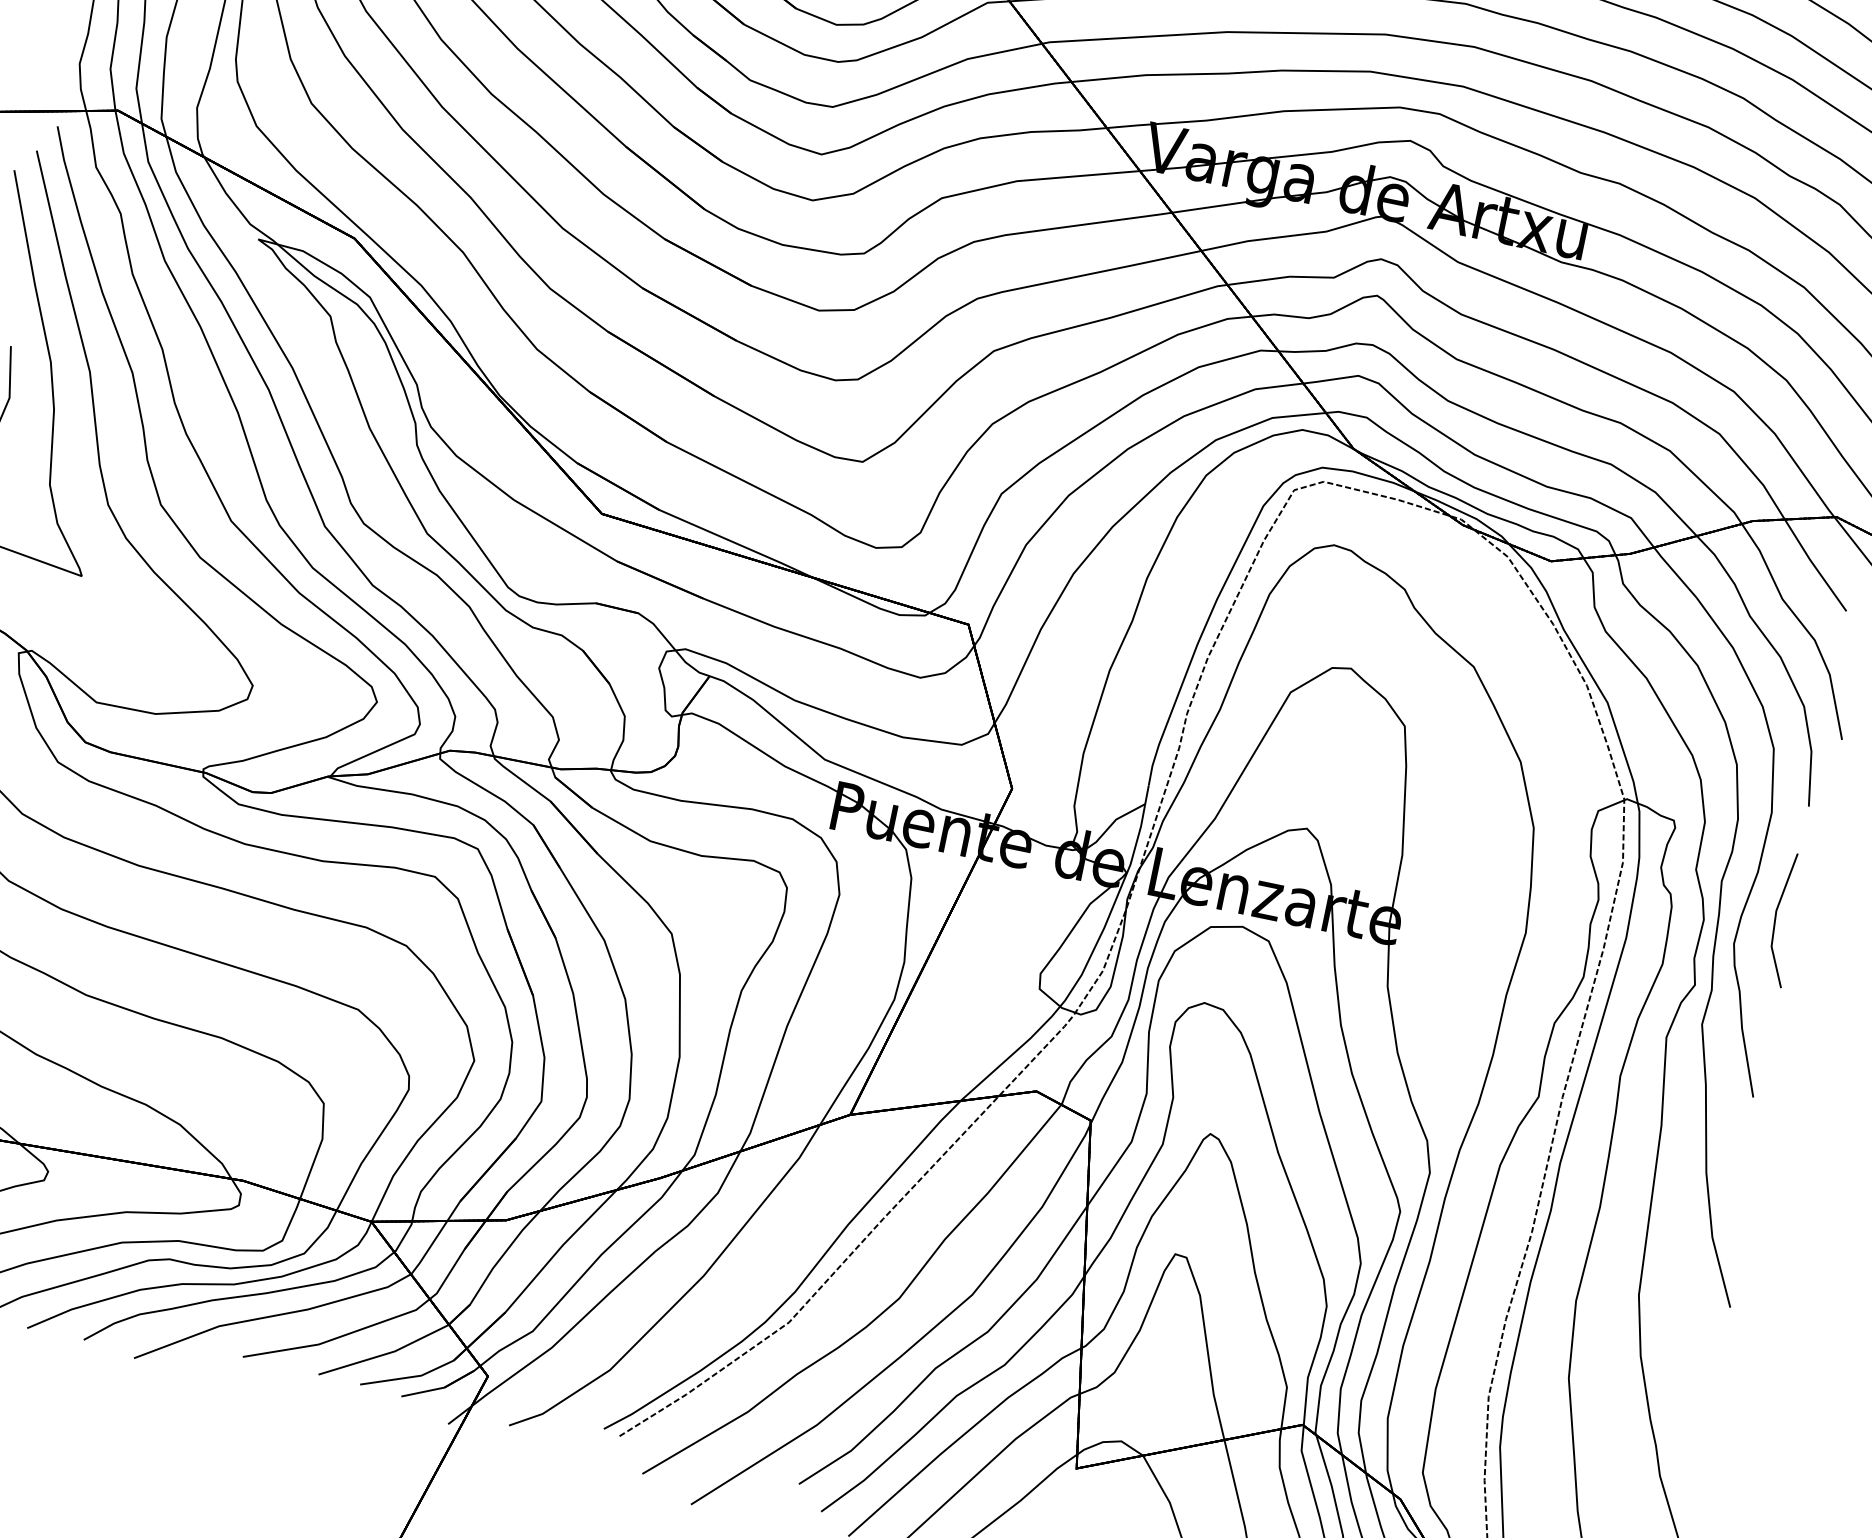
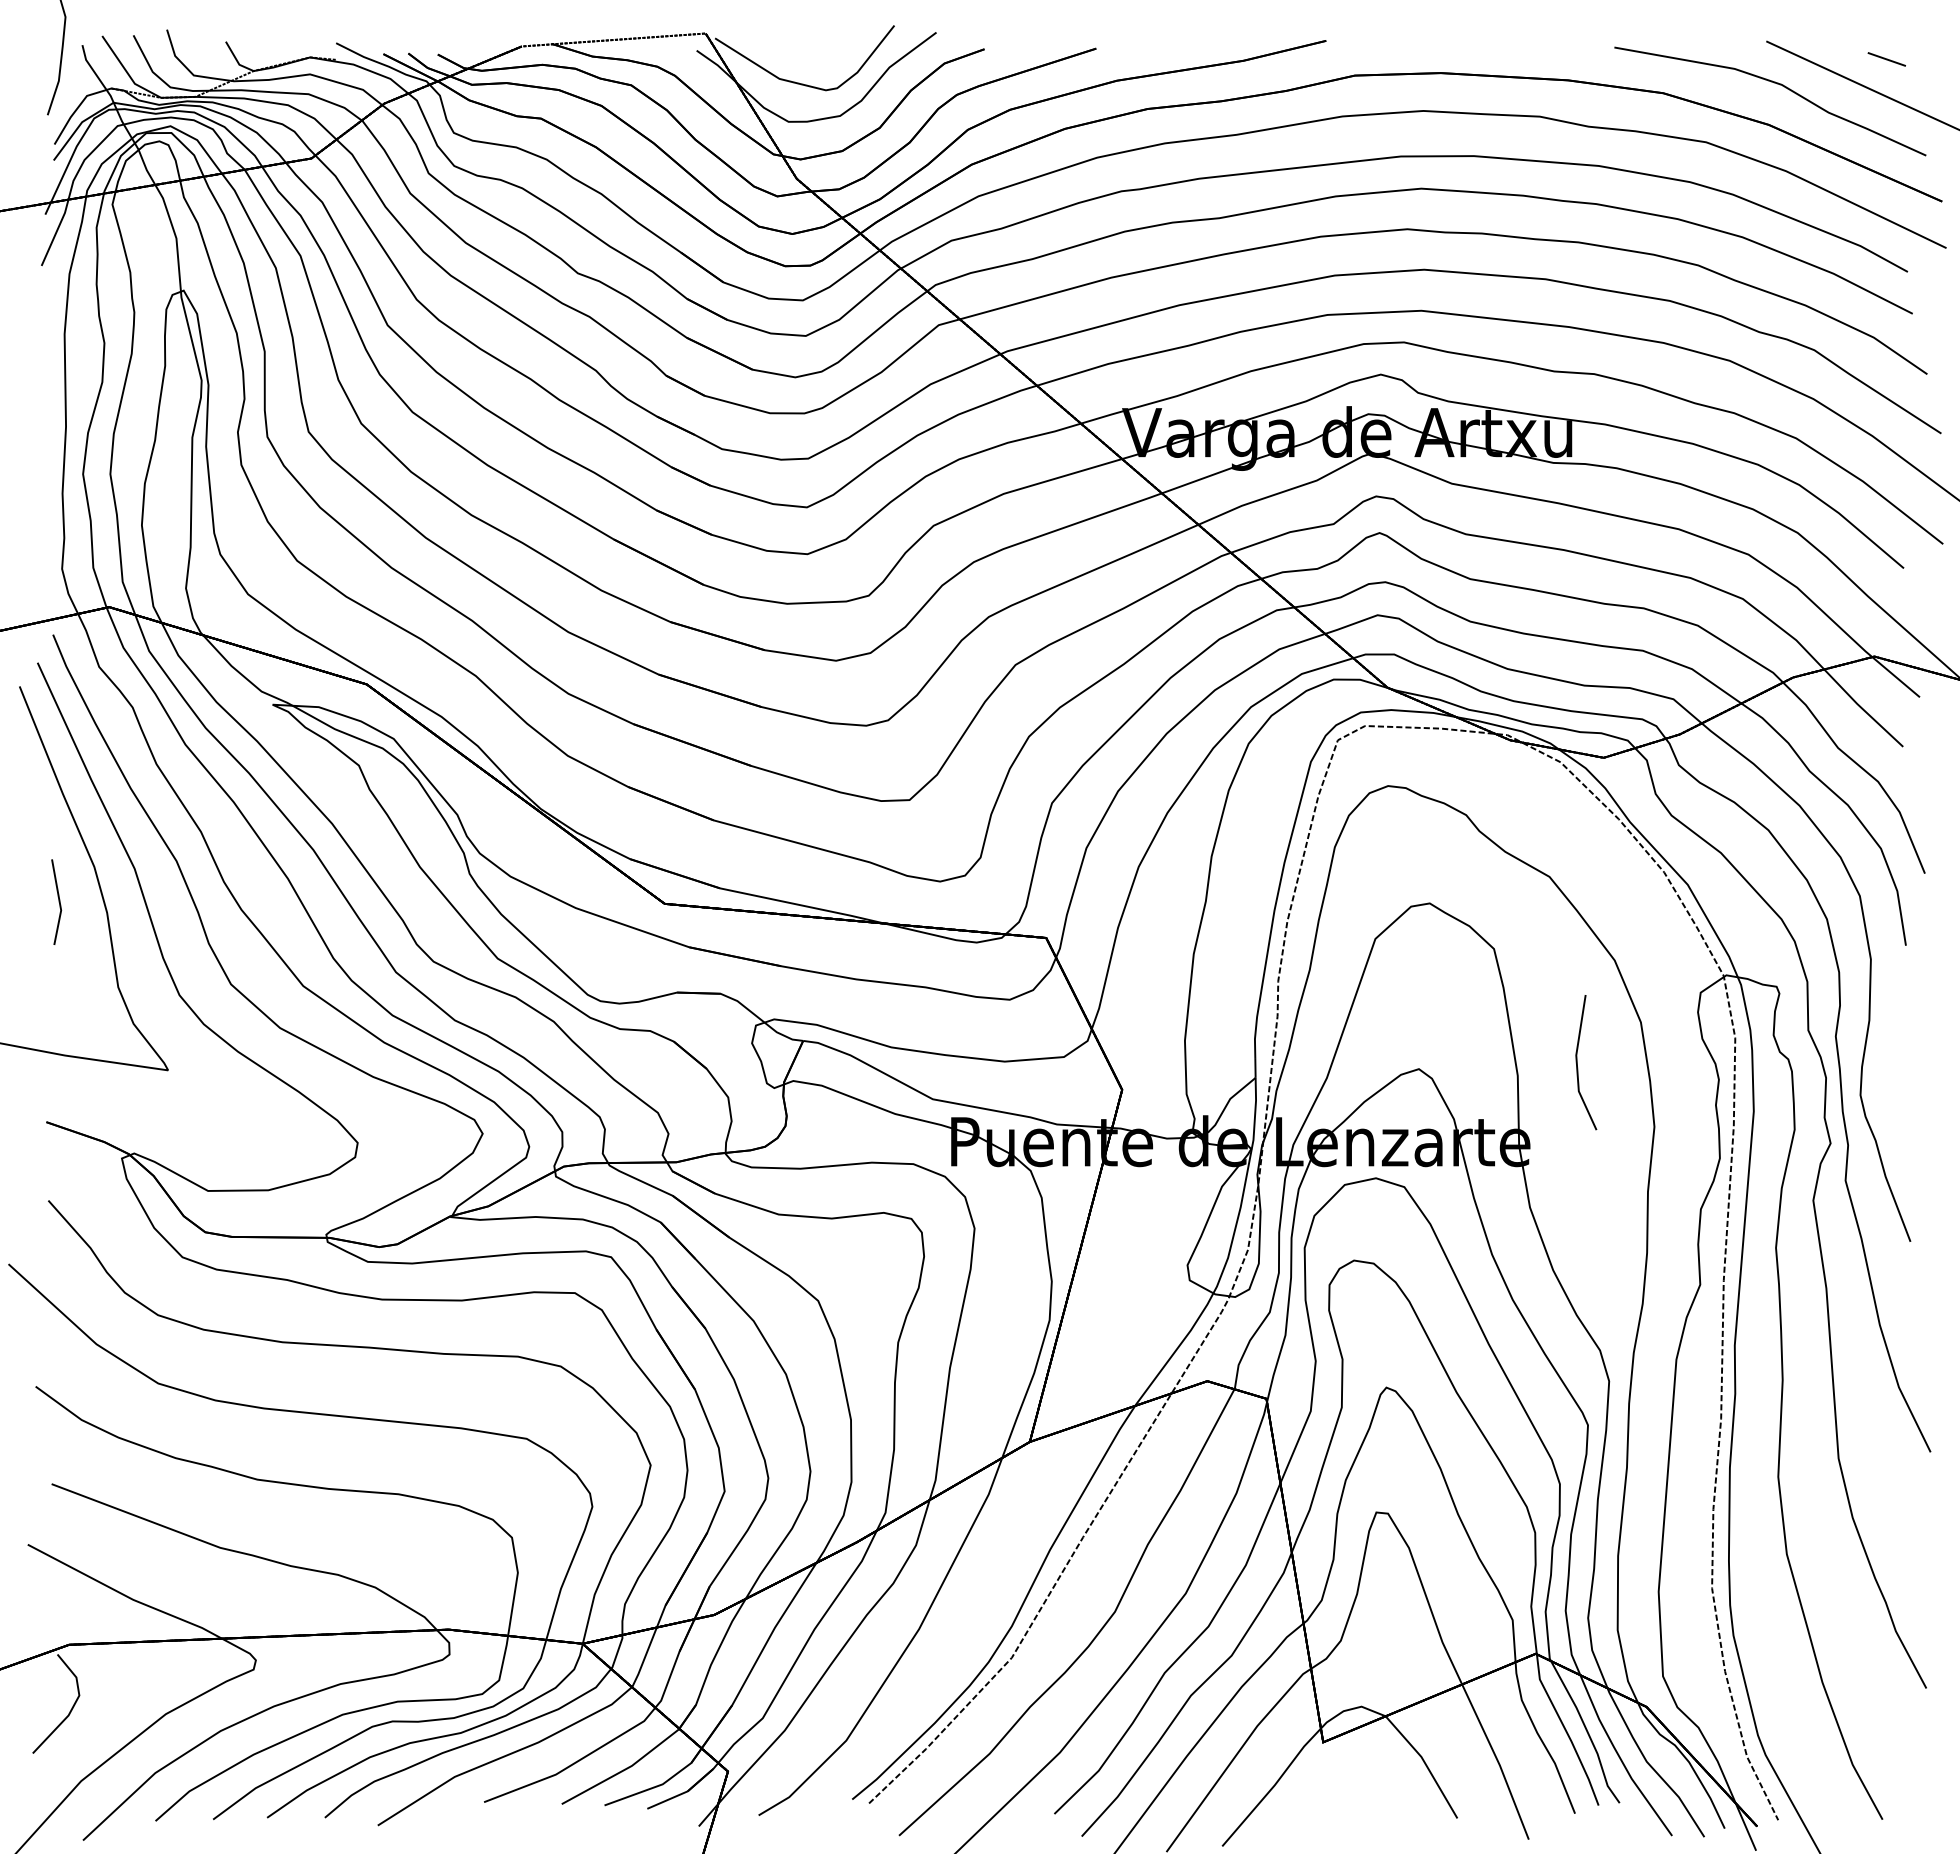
line: (1776, 918) -> (1577, 1062), moved

